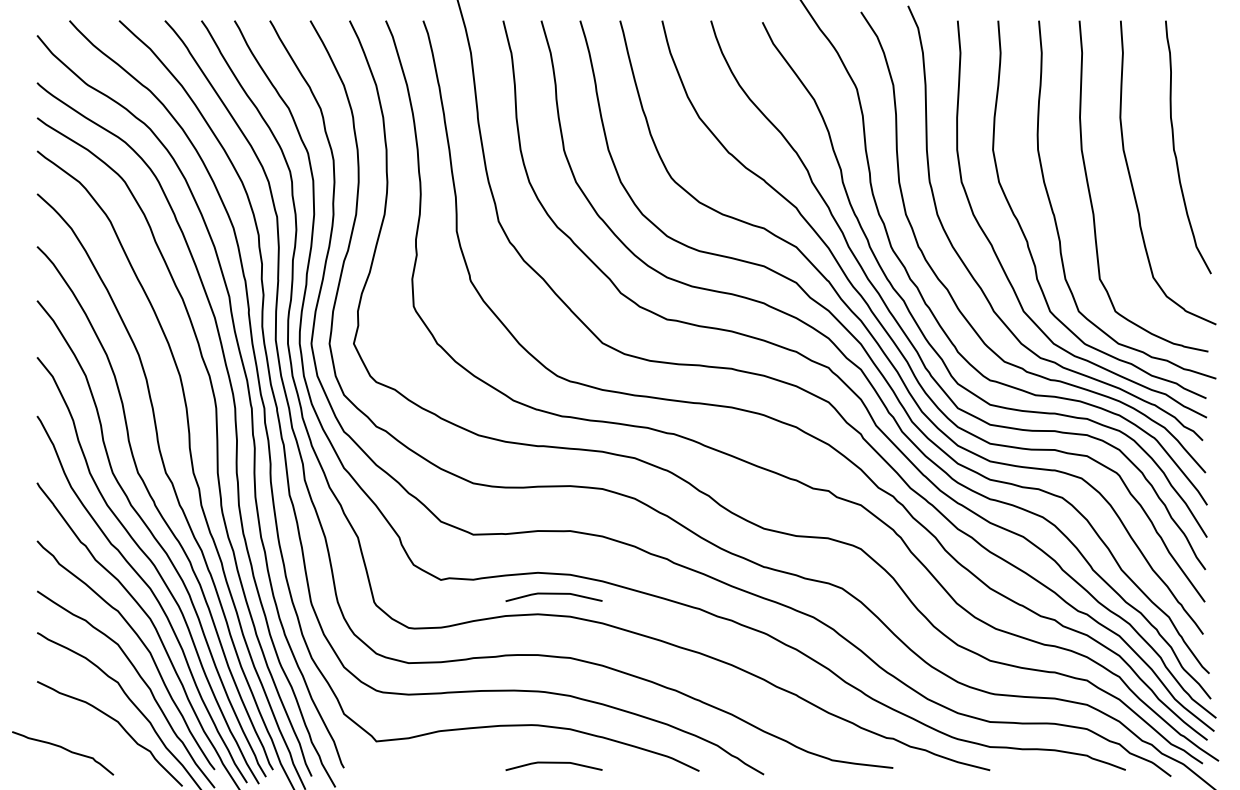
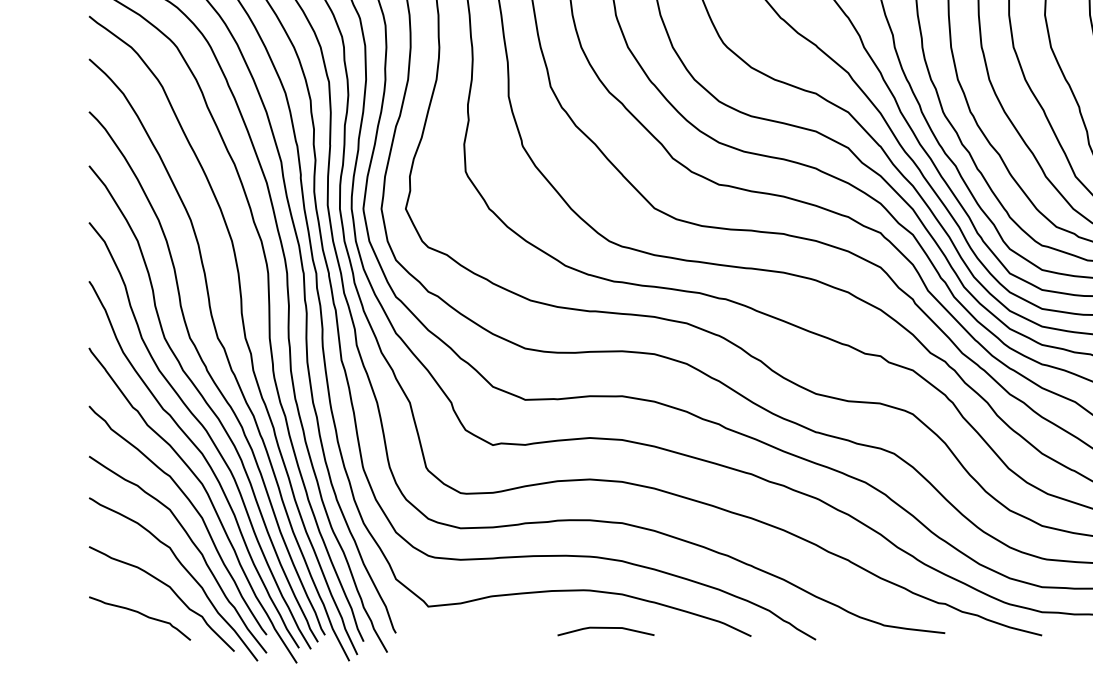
line: (553, 594) -> (605, 459), removed
curve: (65, 750) -> (142, 615), moved

